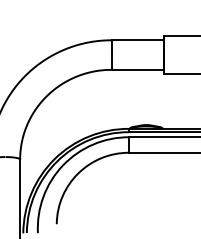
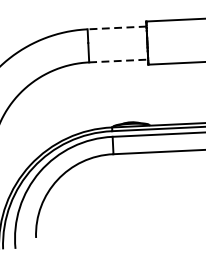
line: (137, 40) -> (116, 28), solid -> dashed
line: (138, 69) -> (119, 60), solid -> dashed

